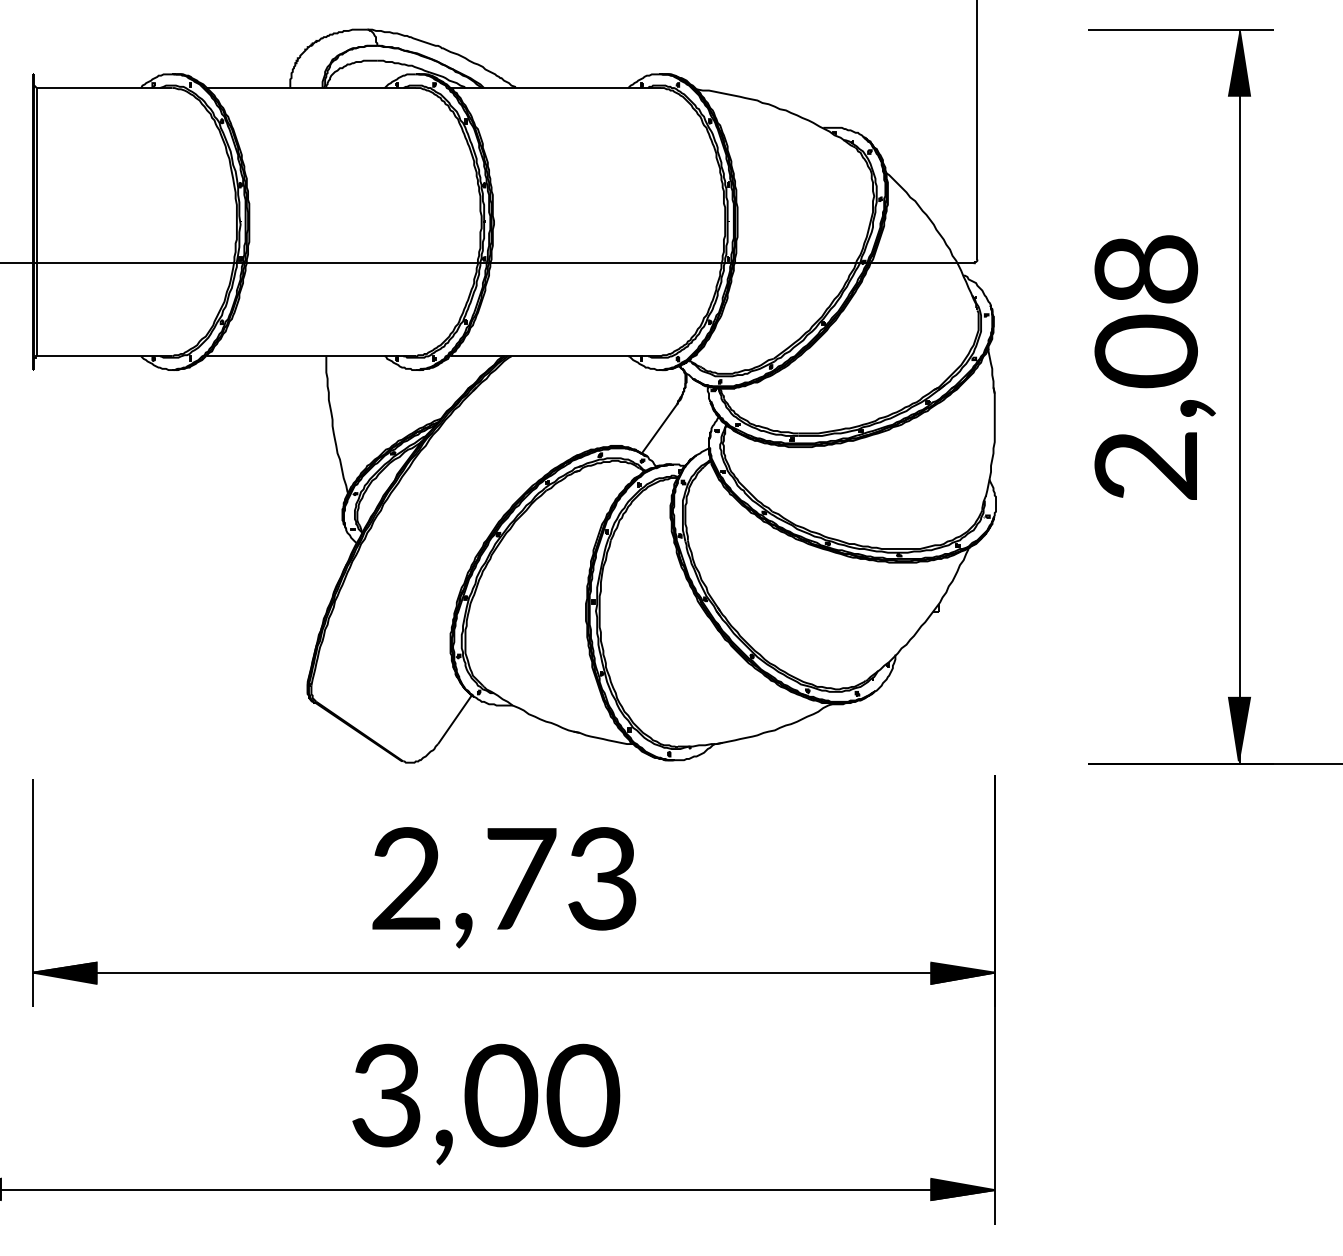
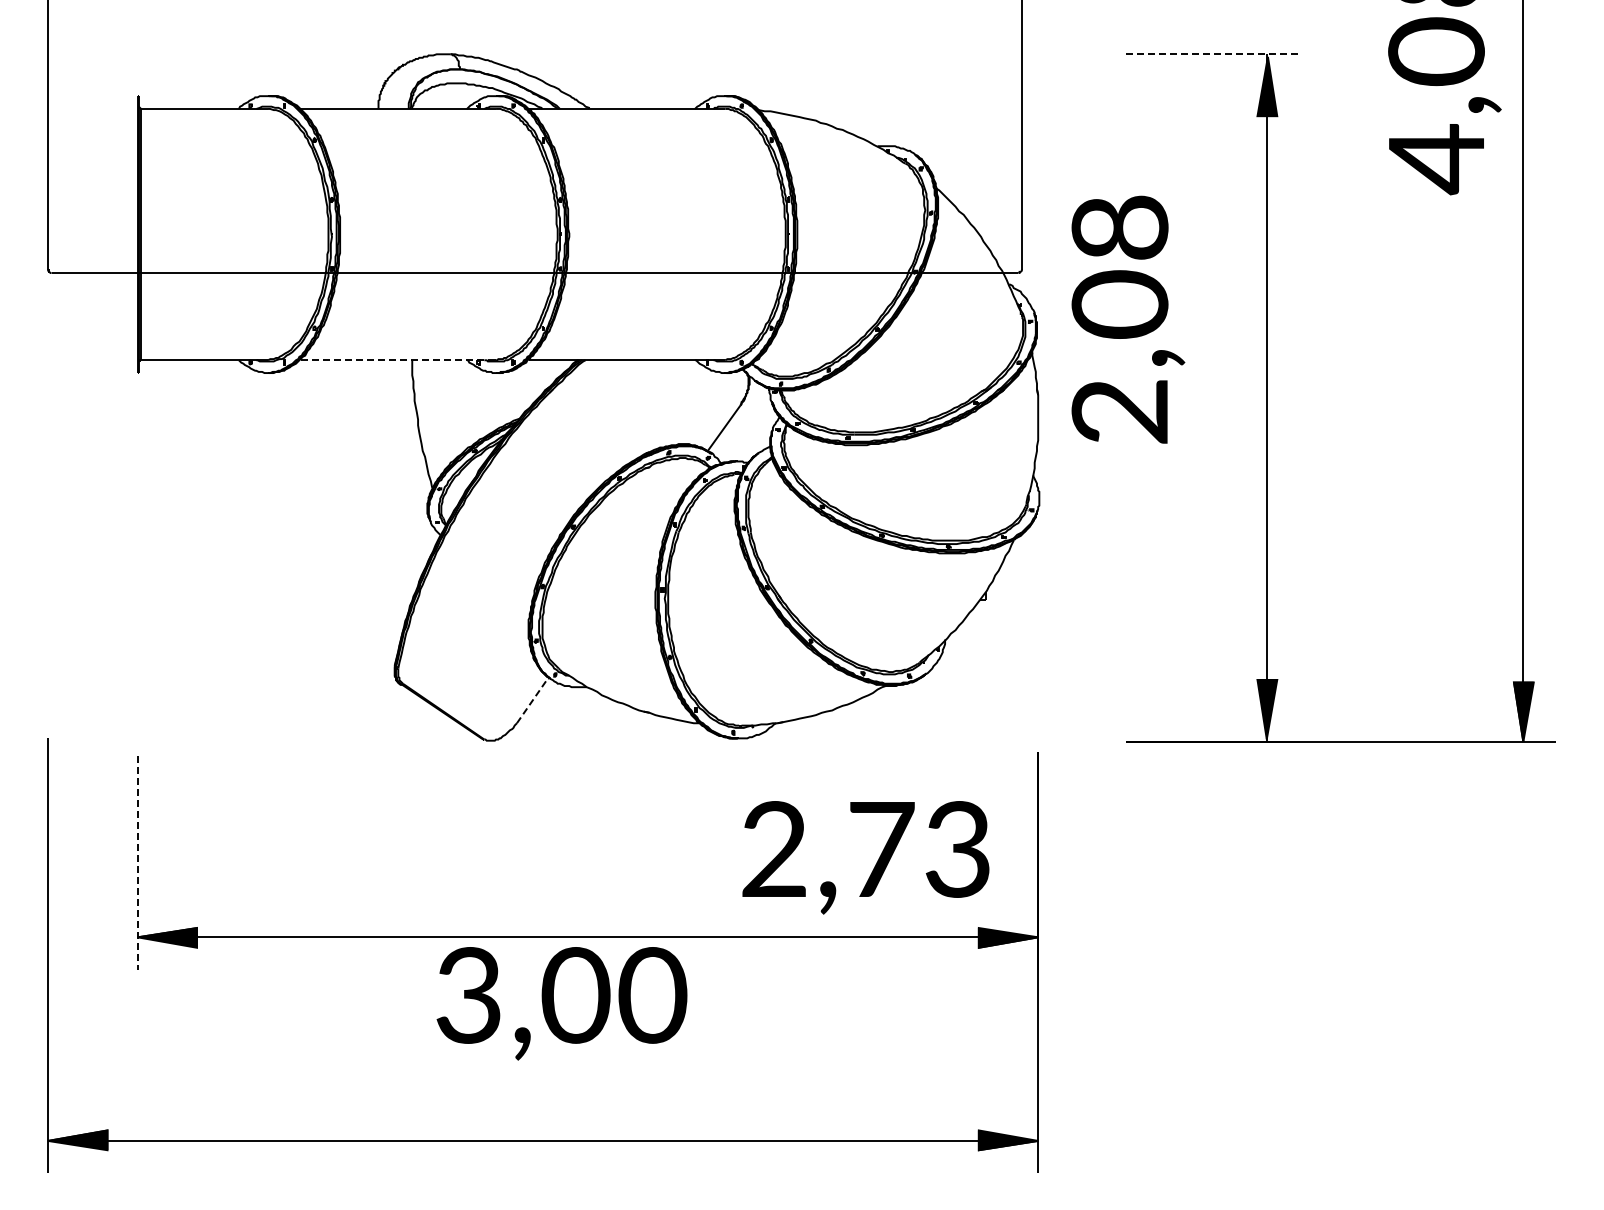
line: (1181, 29) -> (1213, 54), solid -> dashed
line: (311, 356) -> (398, 360), solid -> dashed
text: (1155, 367) -> (1128, 319), moved
line: (454, 719) -> (532, 700), solid -> dashed
text: (503, 887) -> (865, 857), moved
line: (32, 893) -> (137, 863), solid -> dashed
text: (485, 1104) -> (561, 1003), moved

